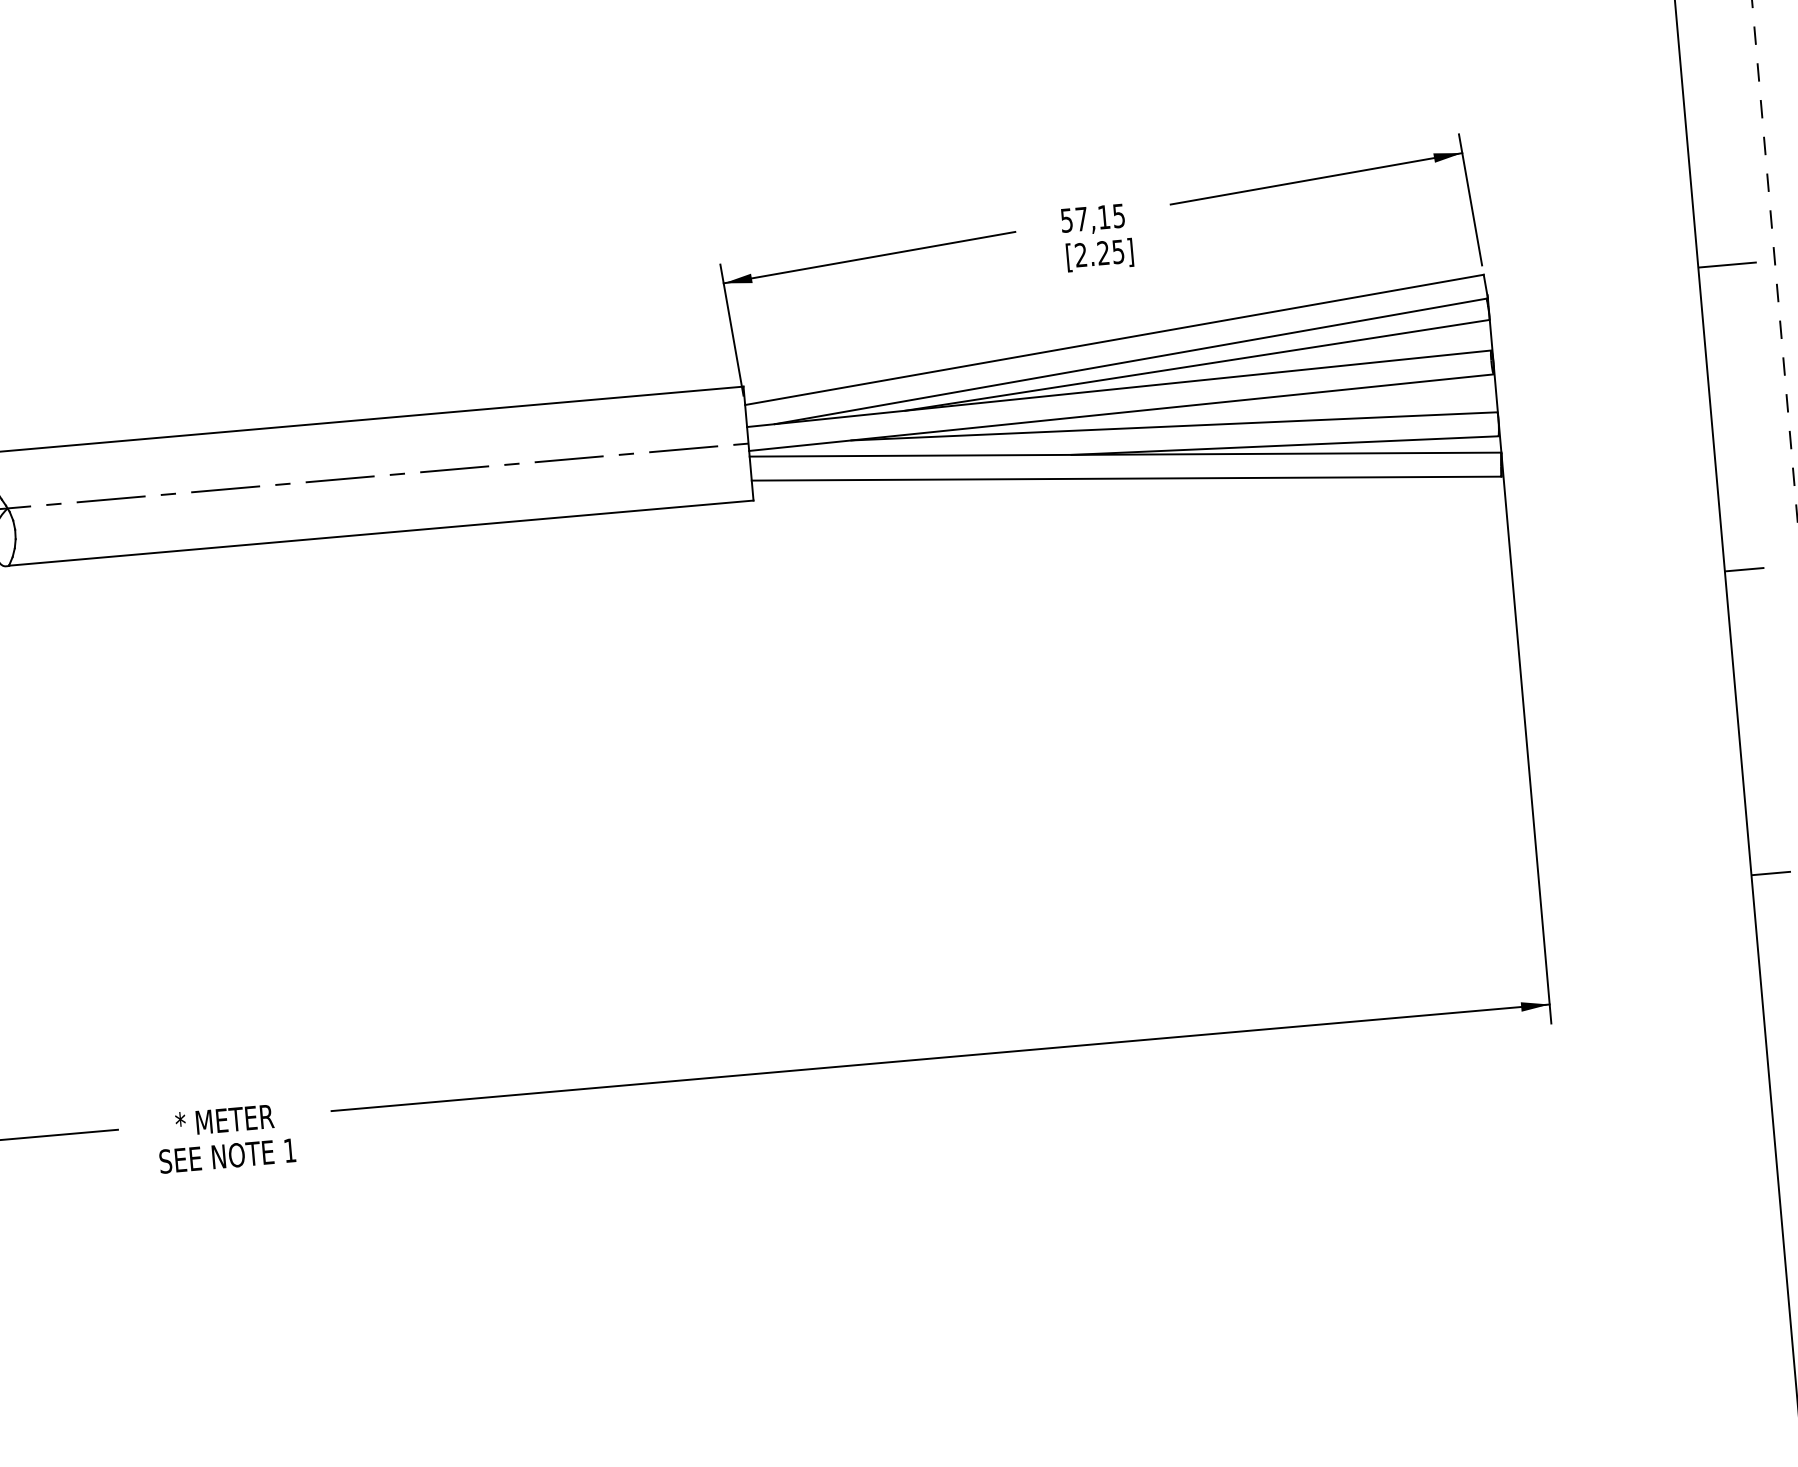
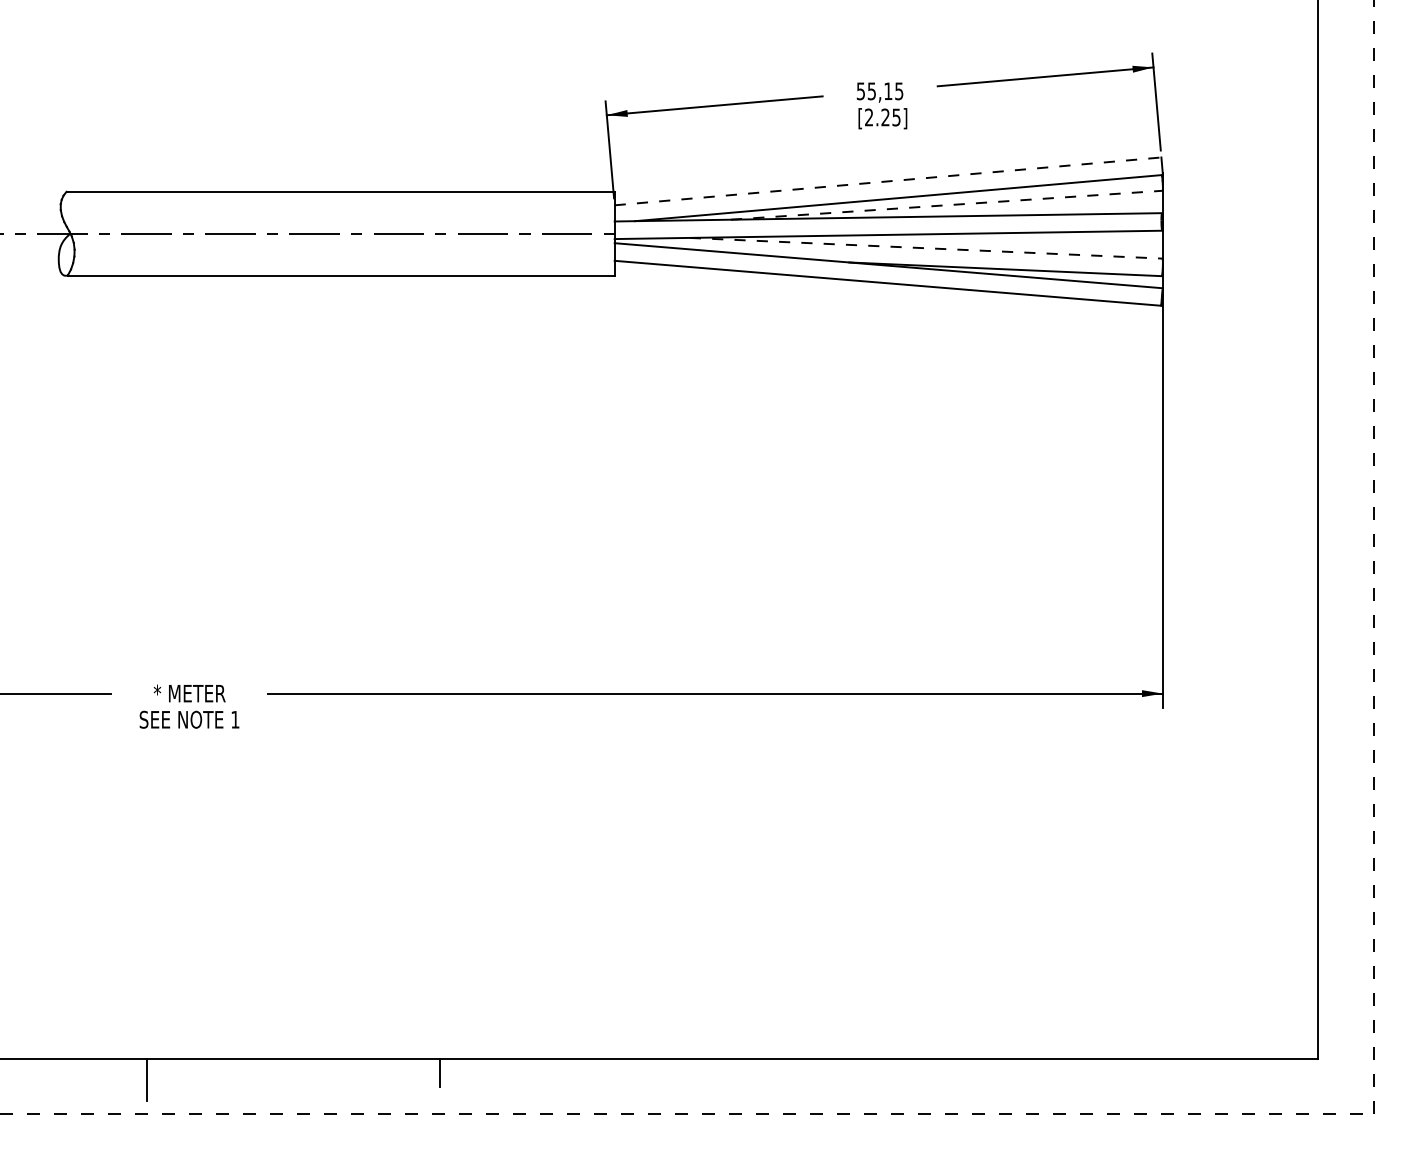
text: (1081, 219) -> (871, 91), 57,15 -> 55,15
line: (1727, 264) -> (1339, 165), removed
line: (1115, 339) -> (888, 181), solid -> dashed
line: (1198, 365) -> (947, 205), solid -> dashed
line: (1174, 426) -> (926, 248), solid -> dashed
line: (1744, 570) -> (1332, 389), removed
line: (1770, 873) -> (1332, 612), removed

